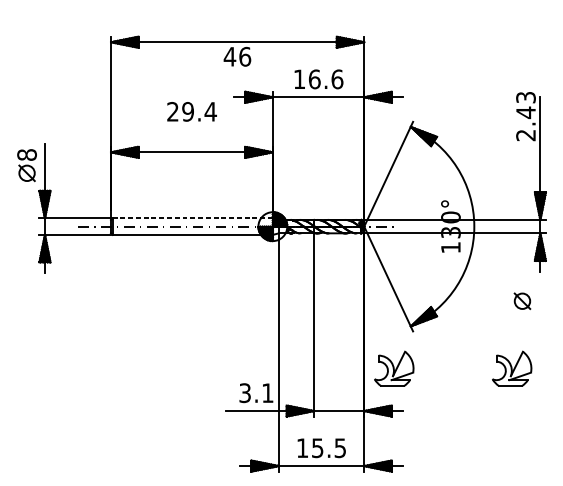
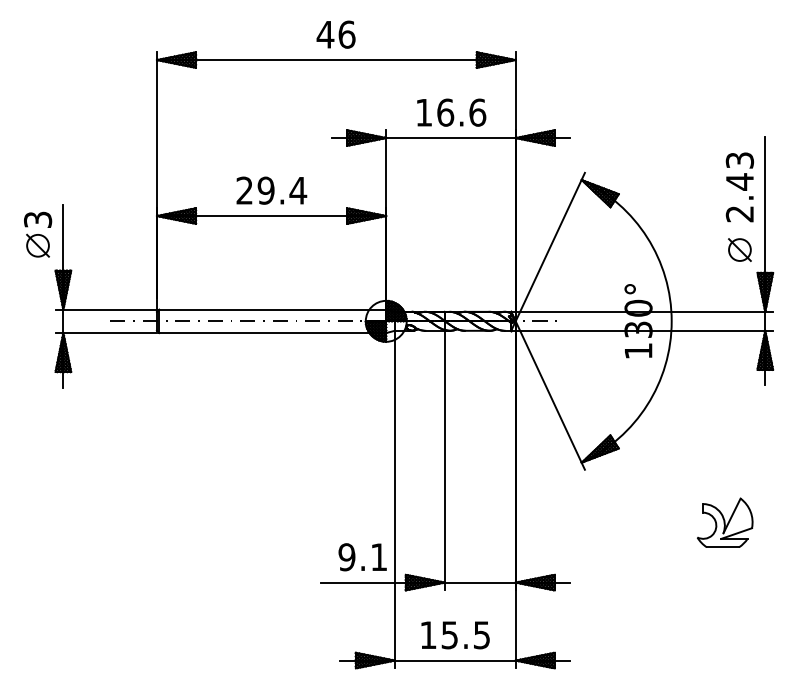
text: (237, 56) -> (335, 34), moved
text: (191, 111) -> (271, 190), moved
text: (525, 116) -> (739, 187), moved
text: (27, 154) -> (38, 219), 8 -> 3
line: (192, 218) -> (272, 309), dashed -> solid
part: (522, 300) -> (739, 249), moved
part: (394, 368) -> (558, 522), removed
text: (244, 393) -> (346, 557), 3.1 -> 9.1

